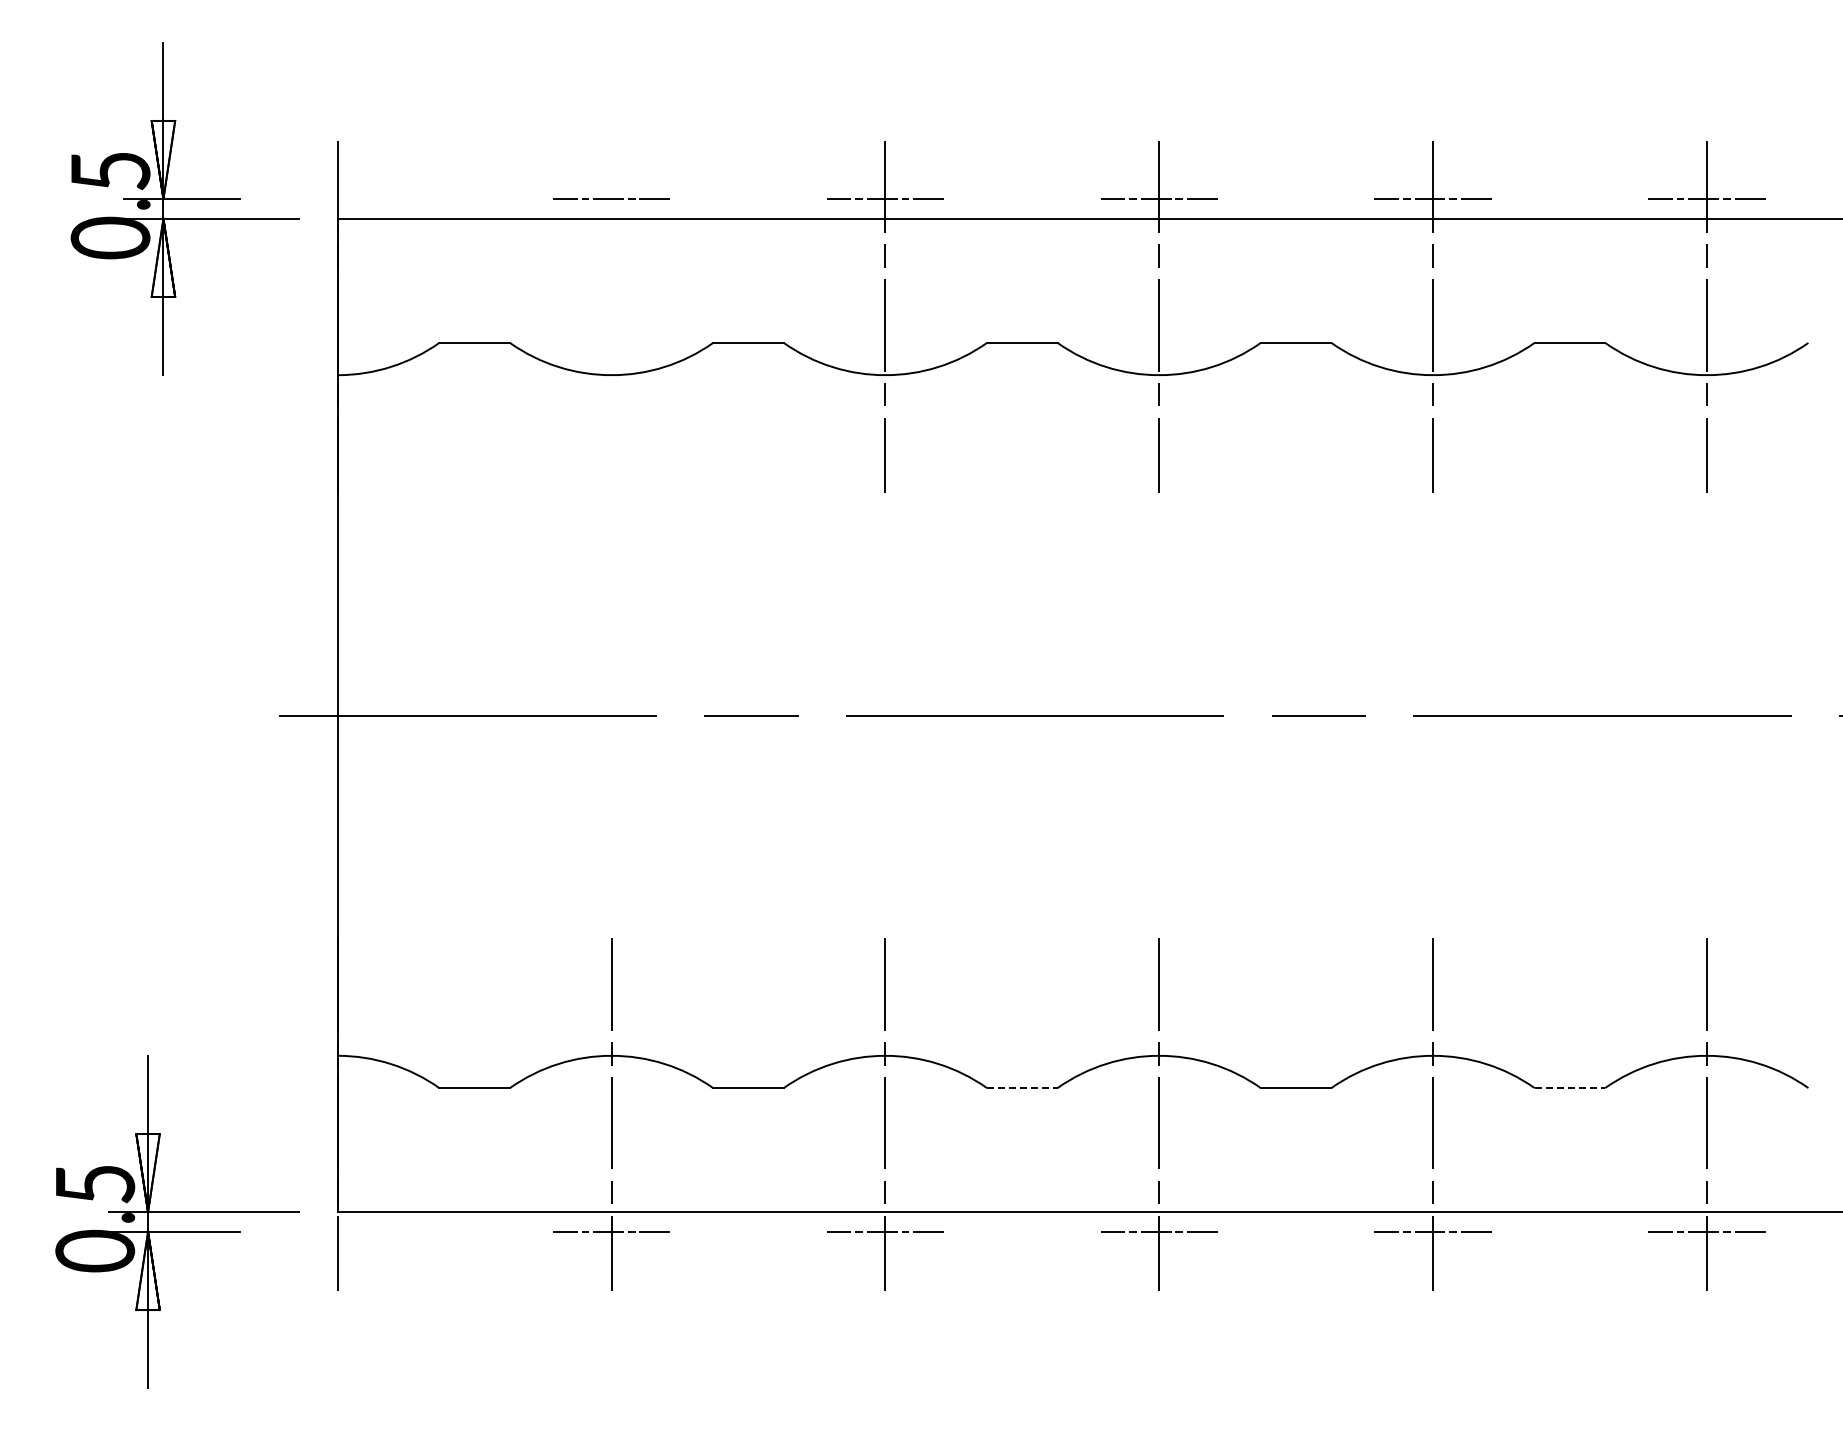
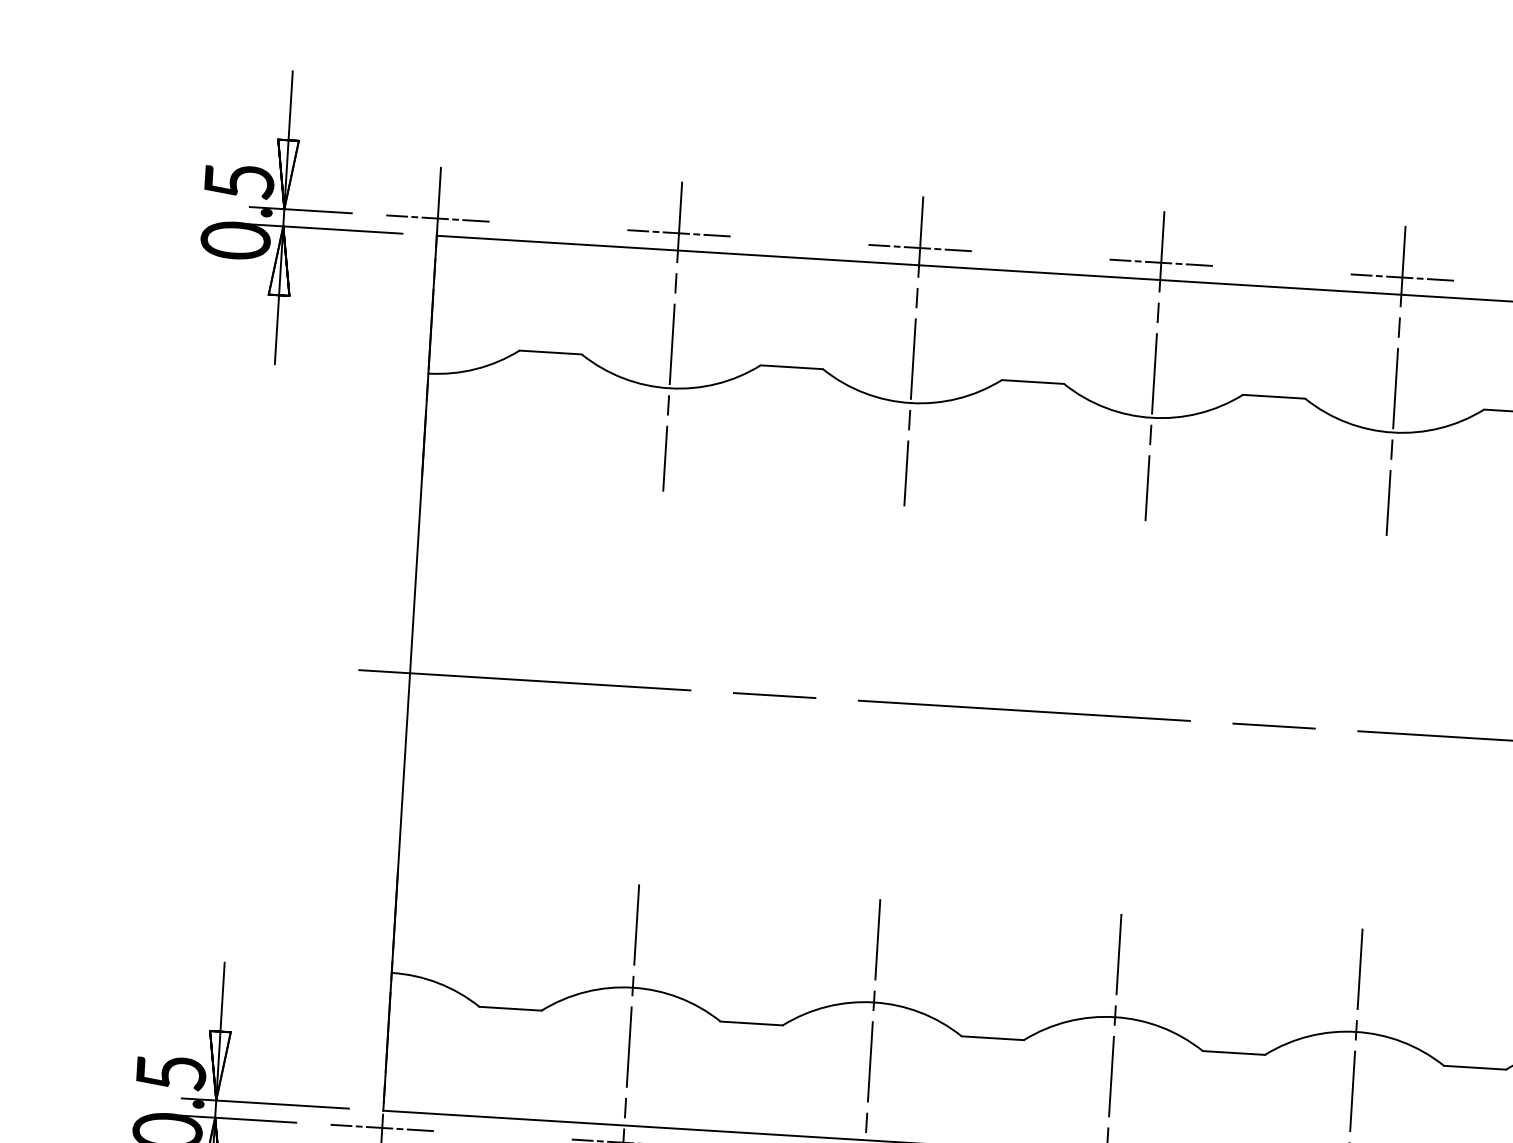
line: (337, 199) -> (437, 218), added
line: (611, 316) -> (672, 336), added
line: (1022, 1088) -> (992, 1038), dashed -> solid
line: (1570, 1088) -> (1475, 1068), dashed -> solid
line: (337, 1231) -> (382, 1127), added

